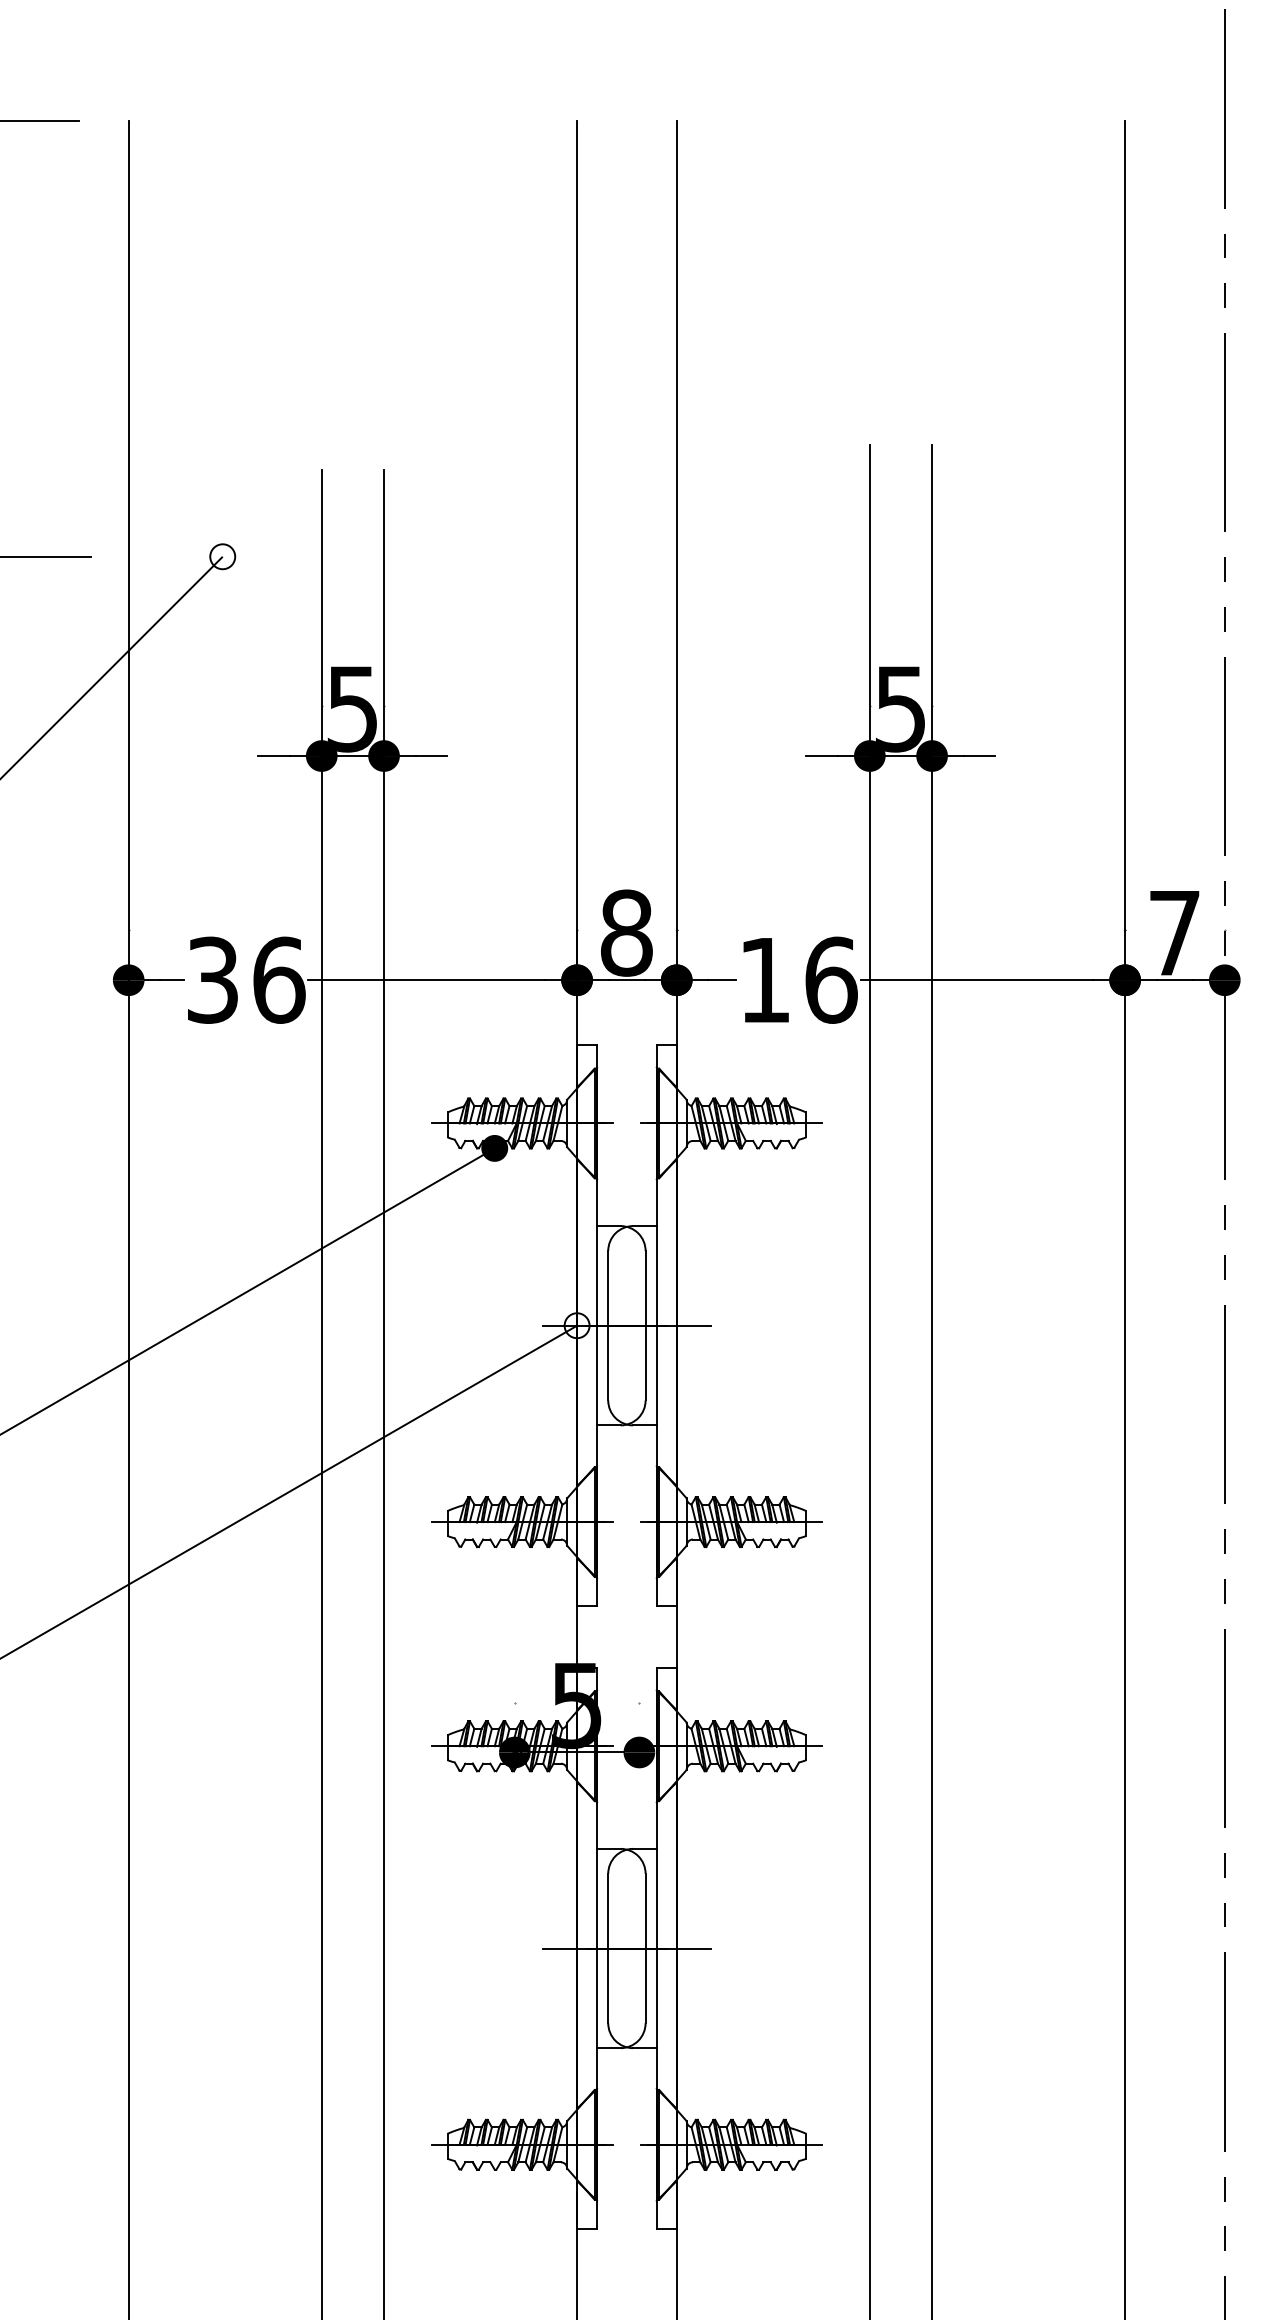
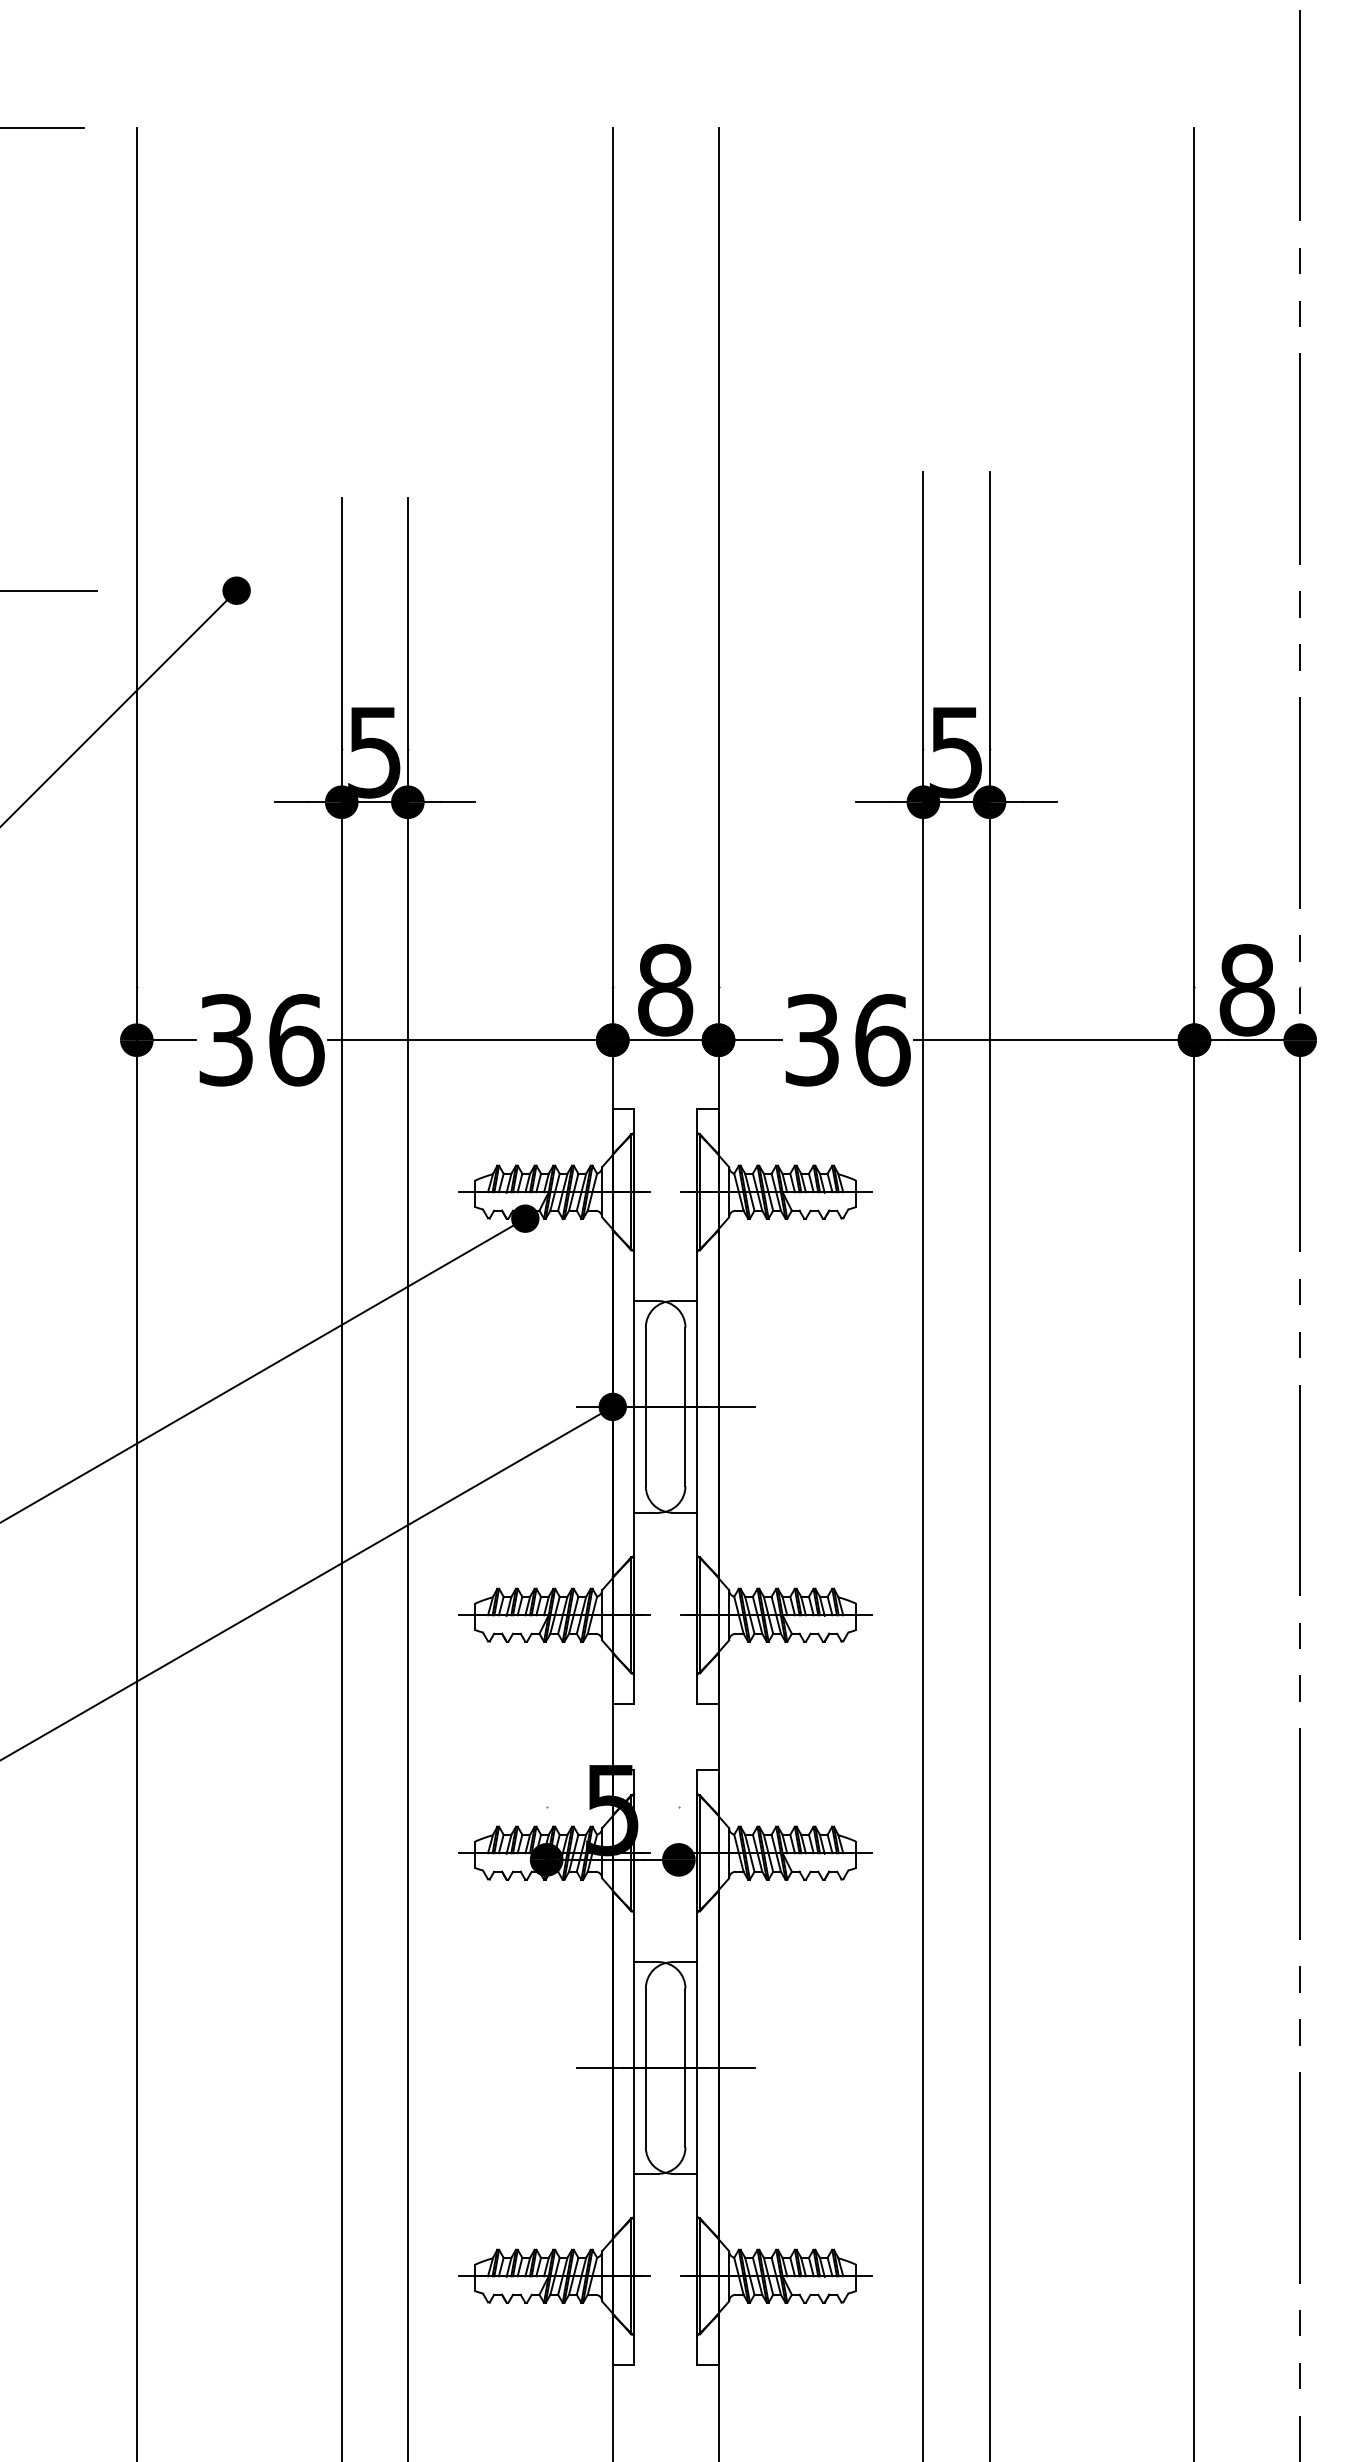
fill: (222, 556) -> (236, 590), added
text: (1174, 932) -> (1246, 989), 7 -> 8
text: (764, 979) -> (811, 1039), 16 -> 36
fill: (576, 1325) -> (612, 1406), added

